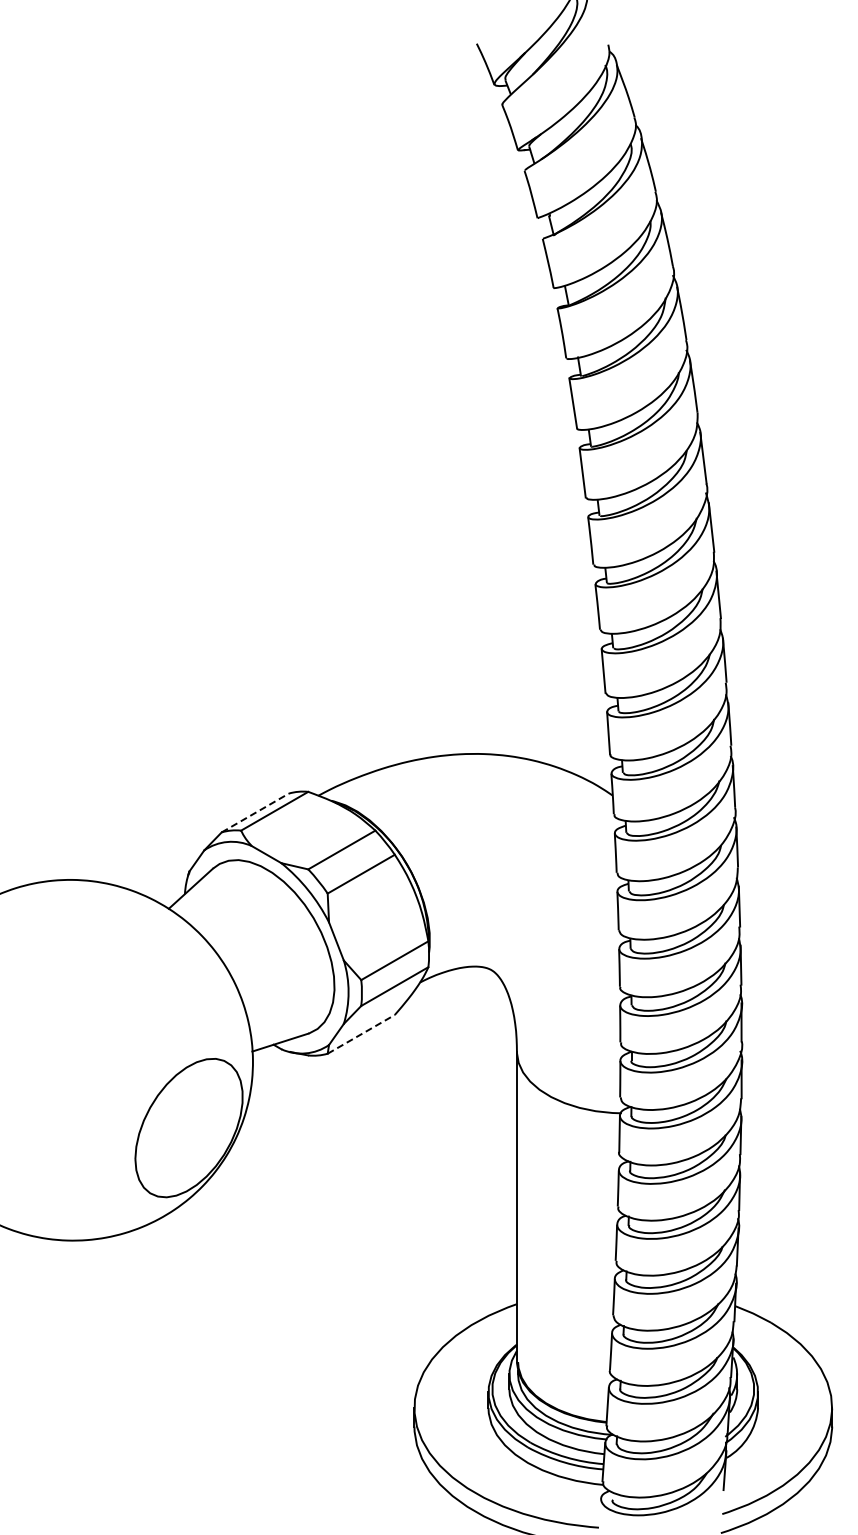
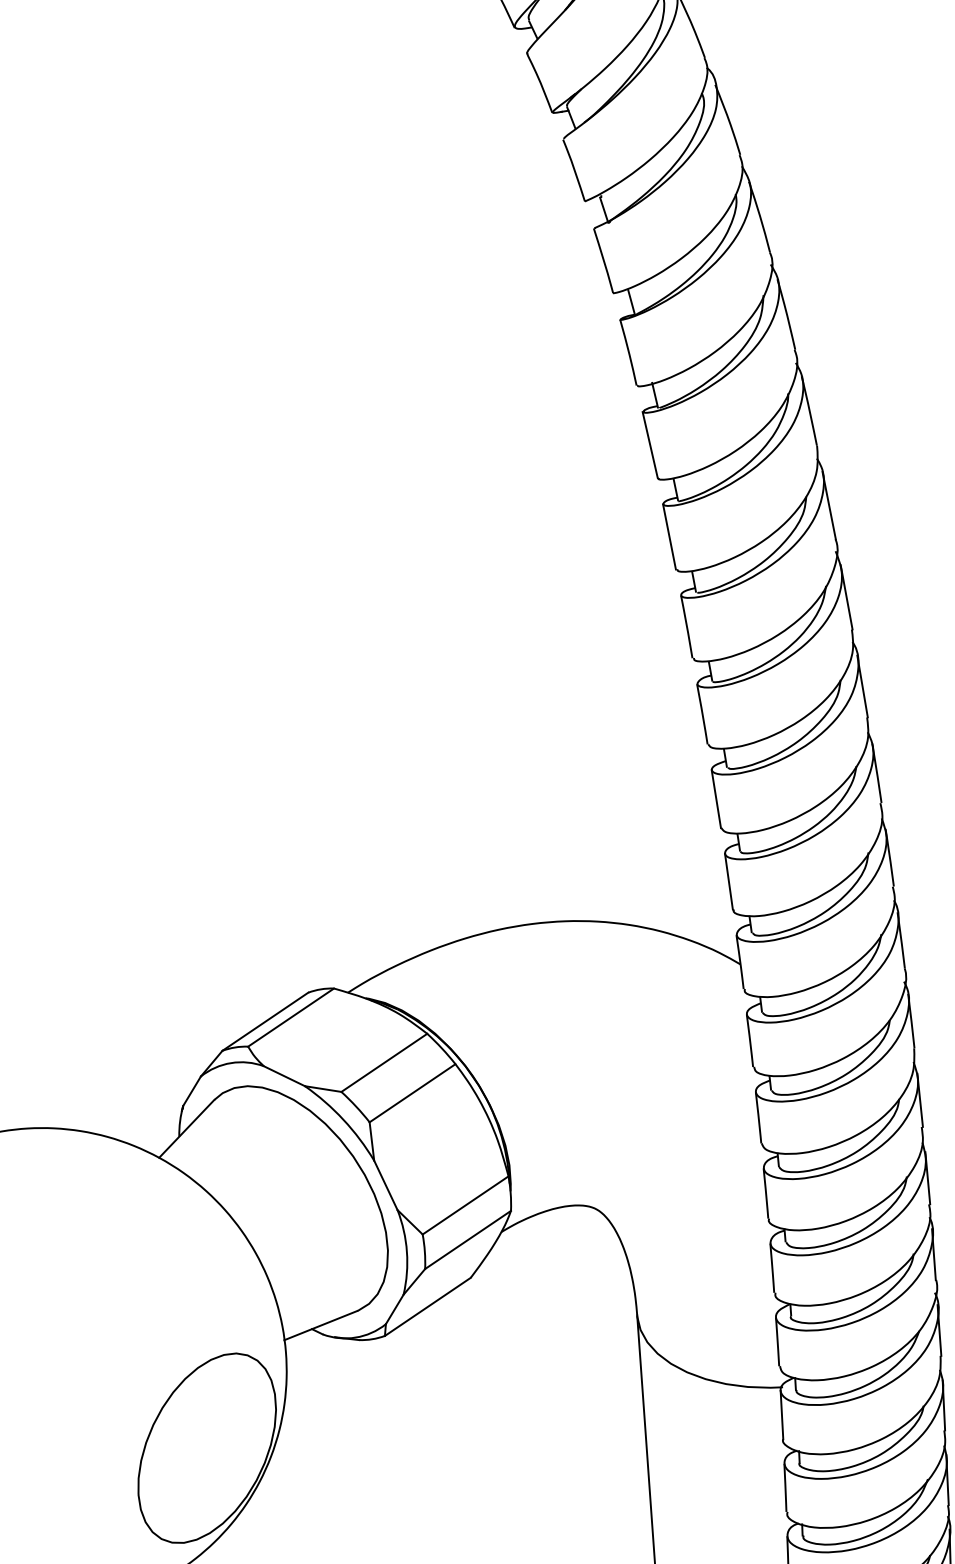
line: (255, 812) -> (265, 1021), dashed -> solid
line: (361, 1034) -> (428, 1307), dashed -> solid

